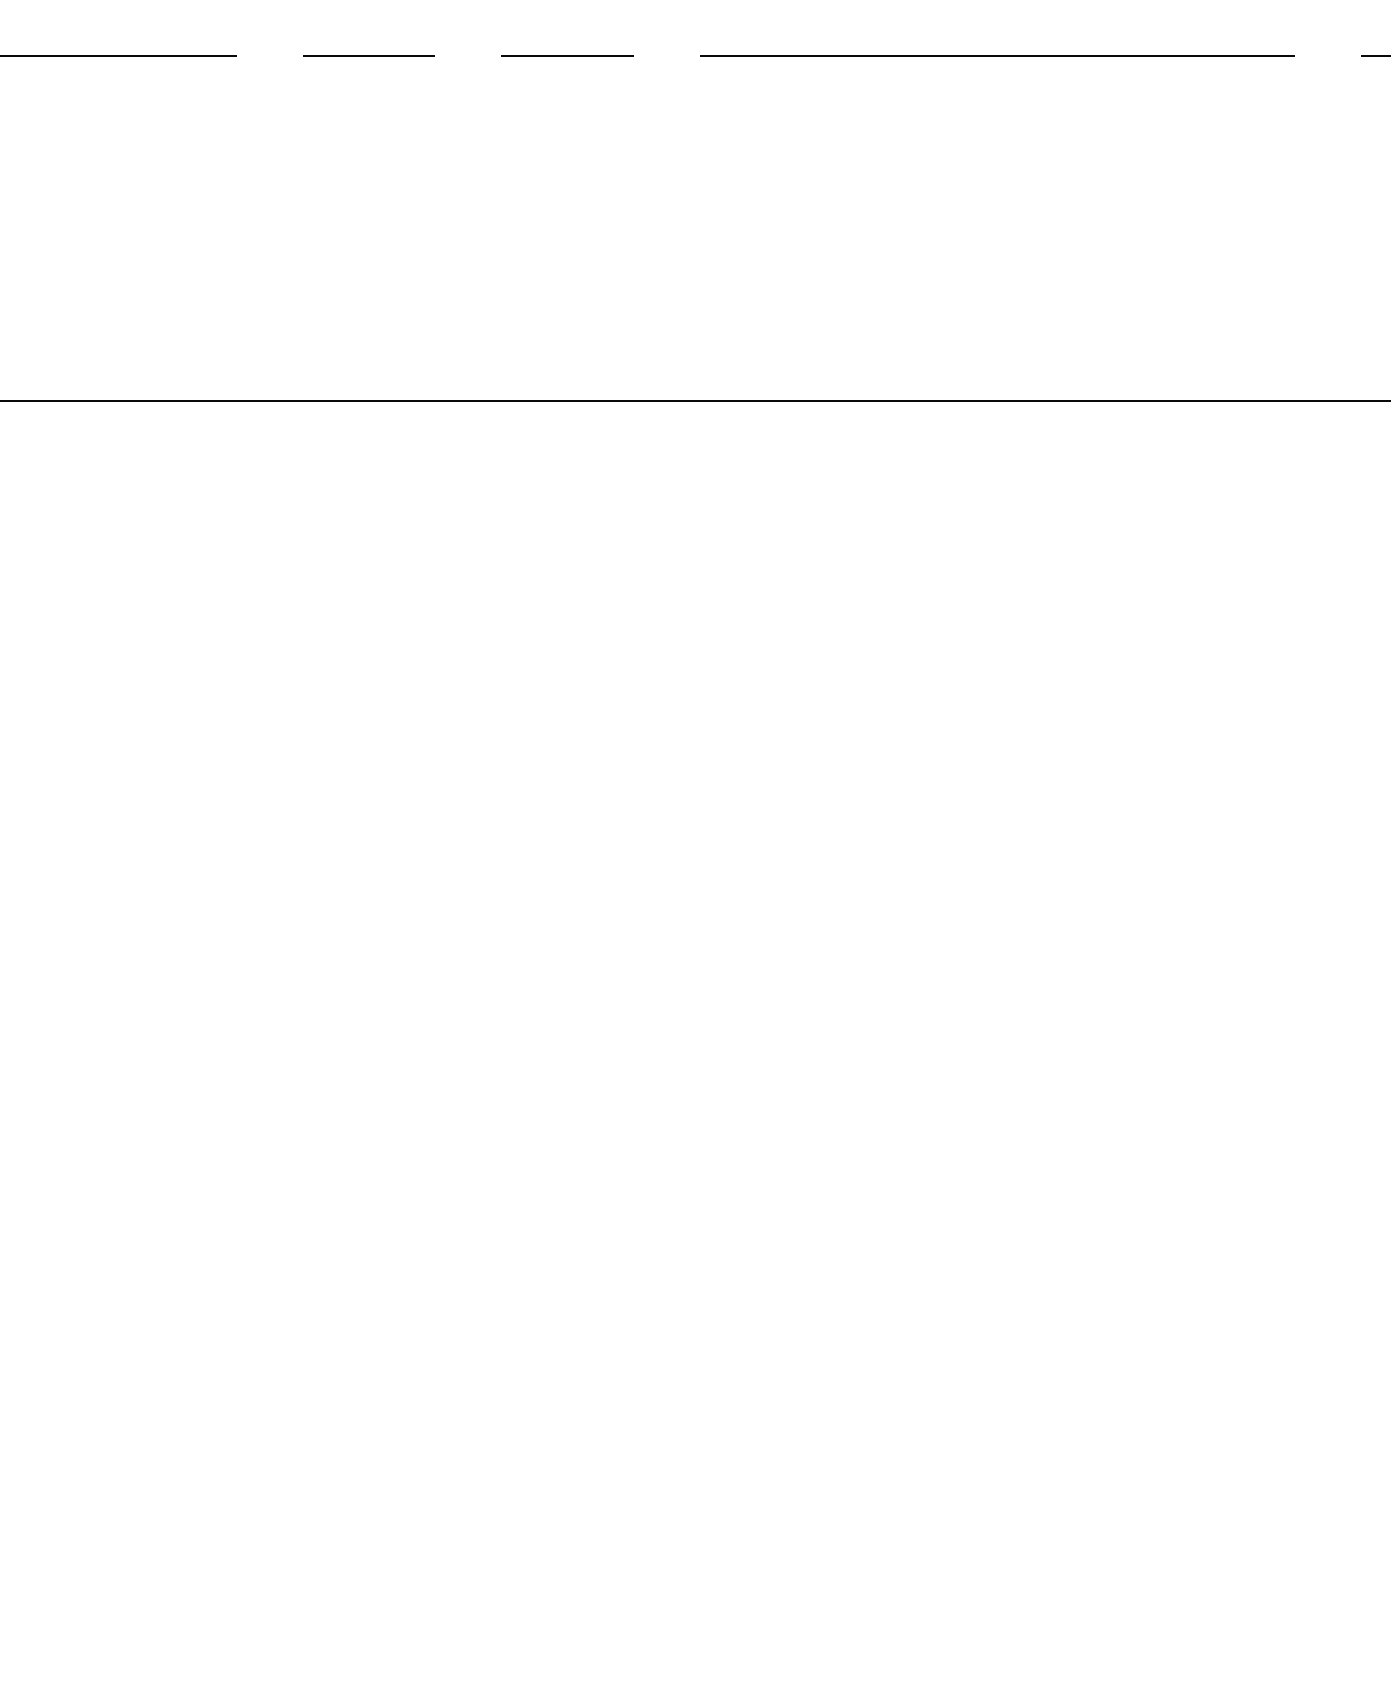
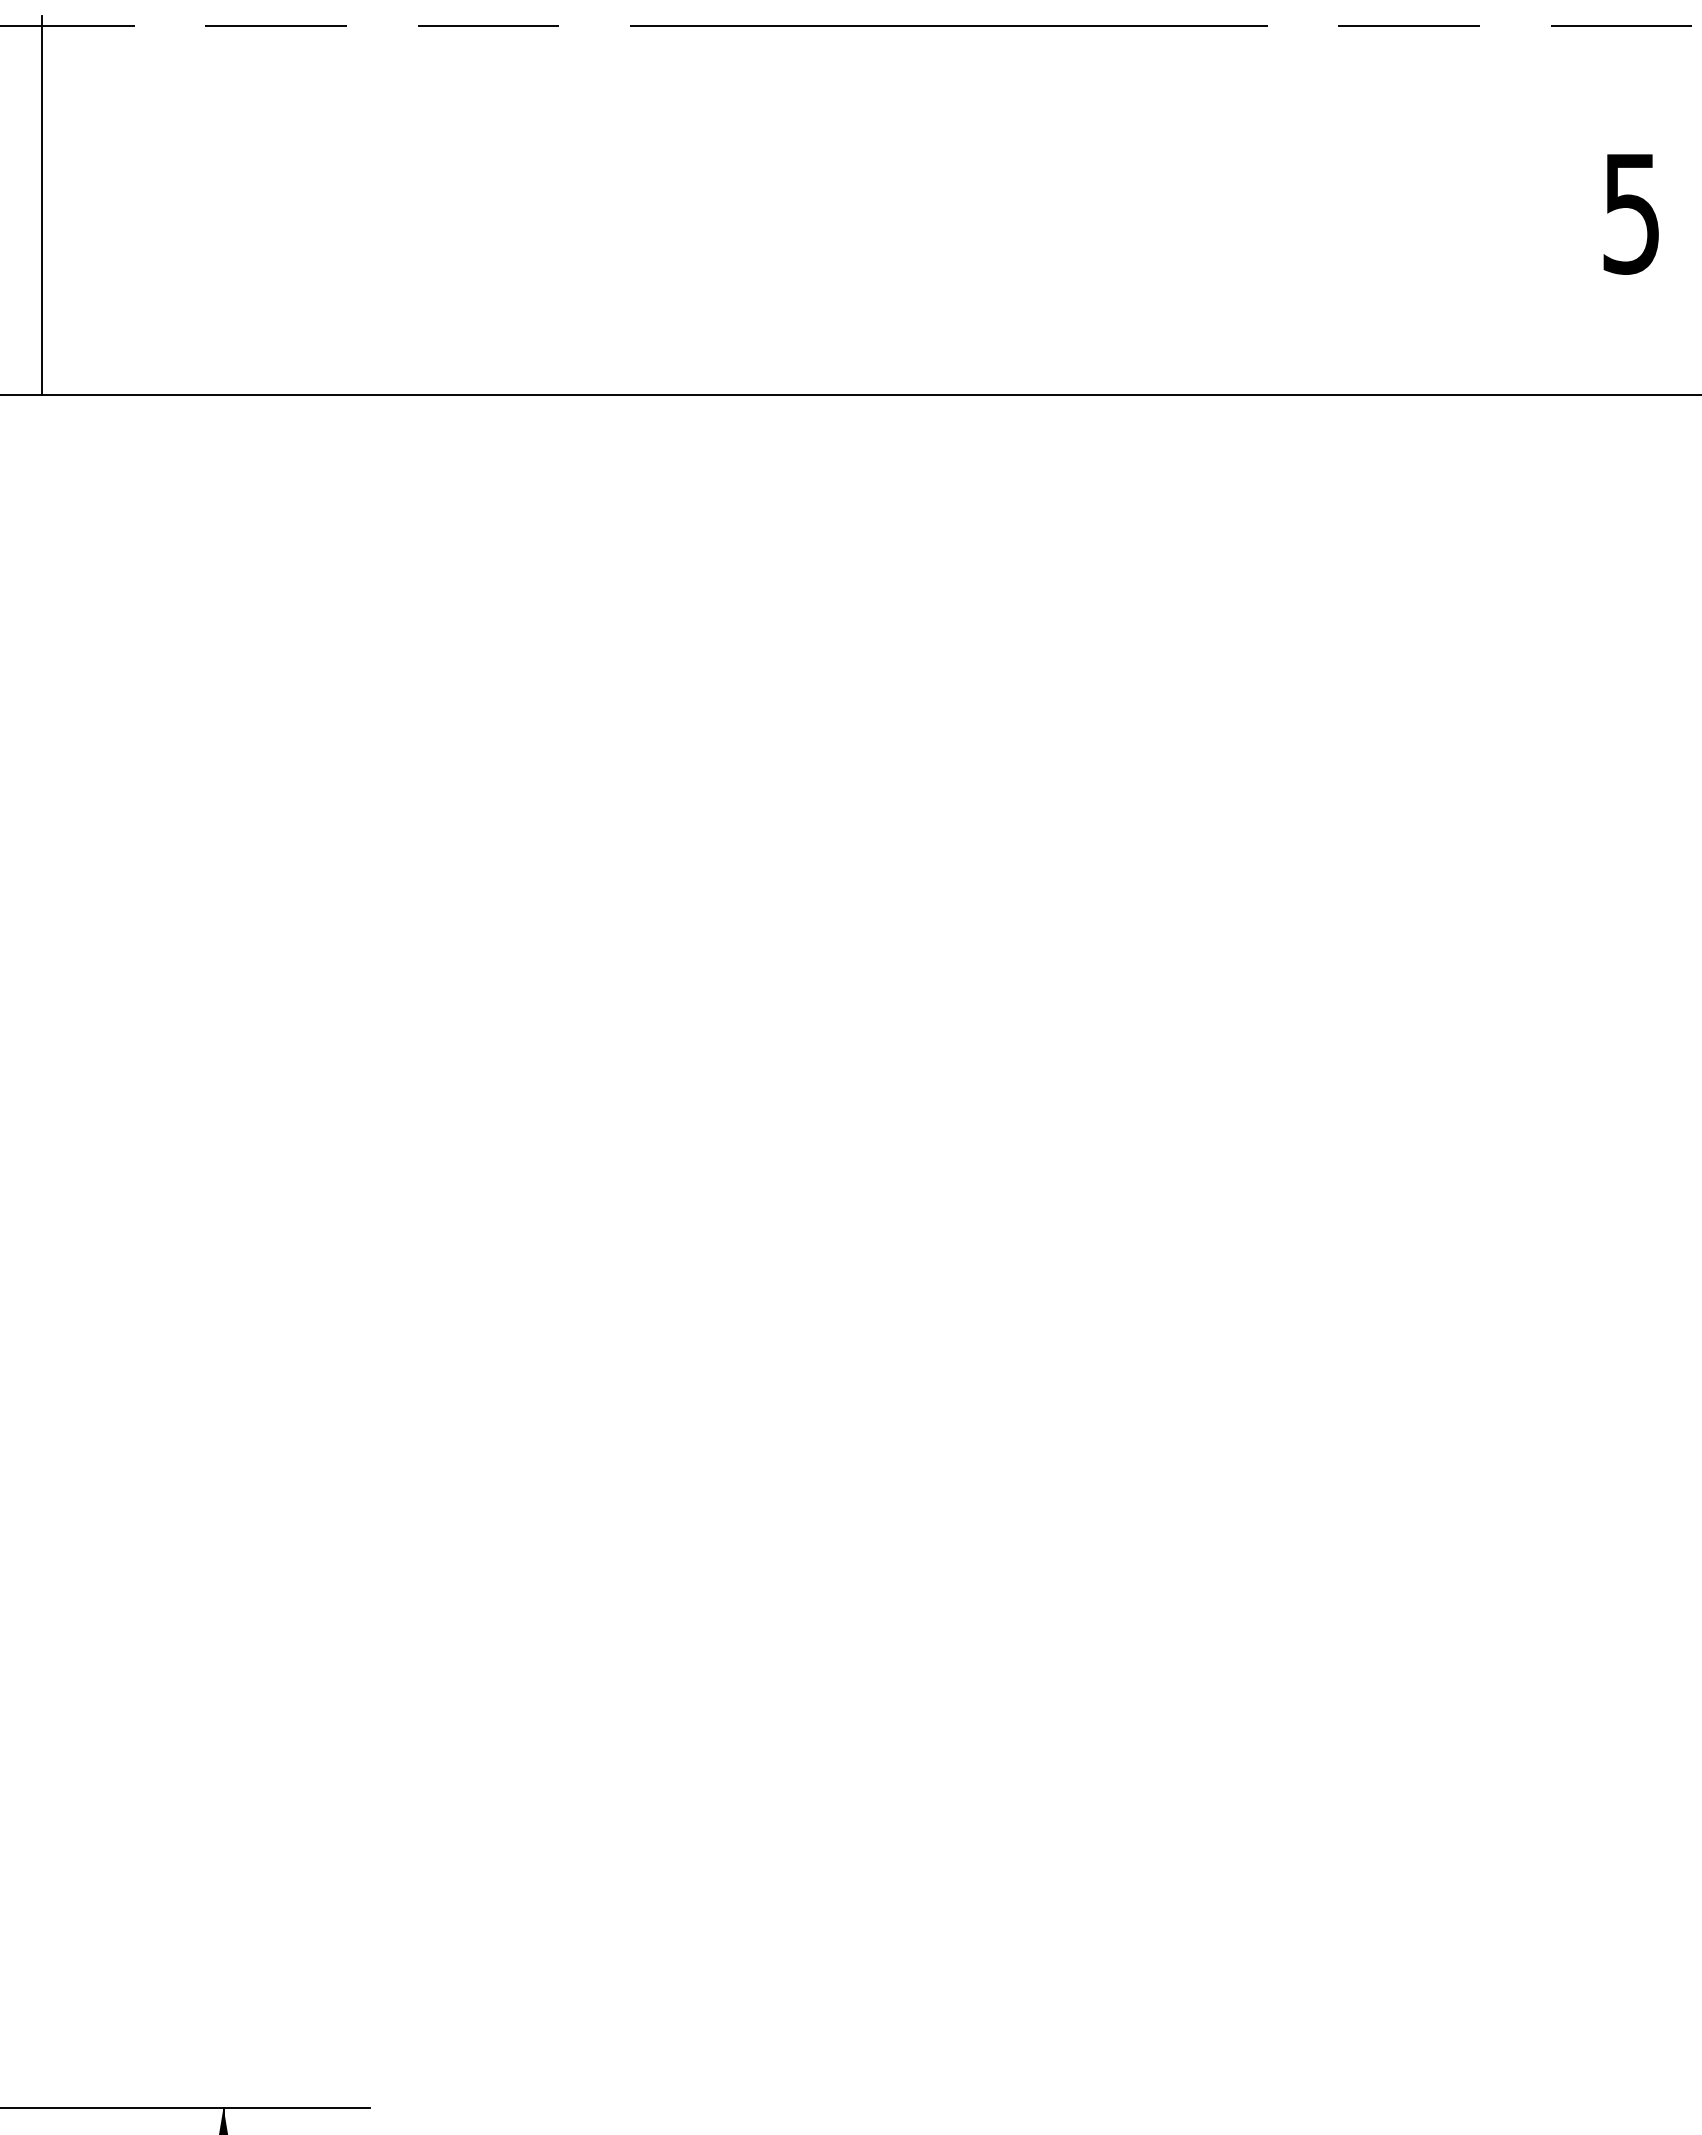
line: (150, 224) -> (42, 205), added

